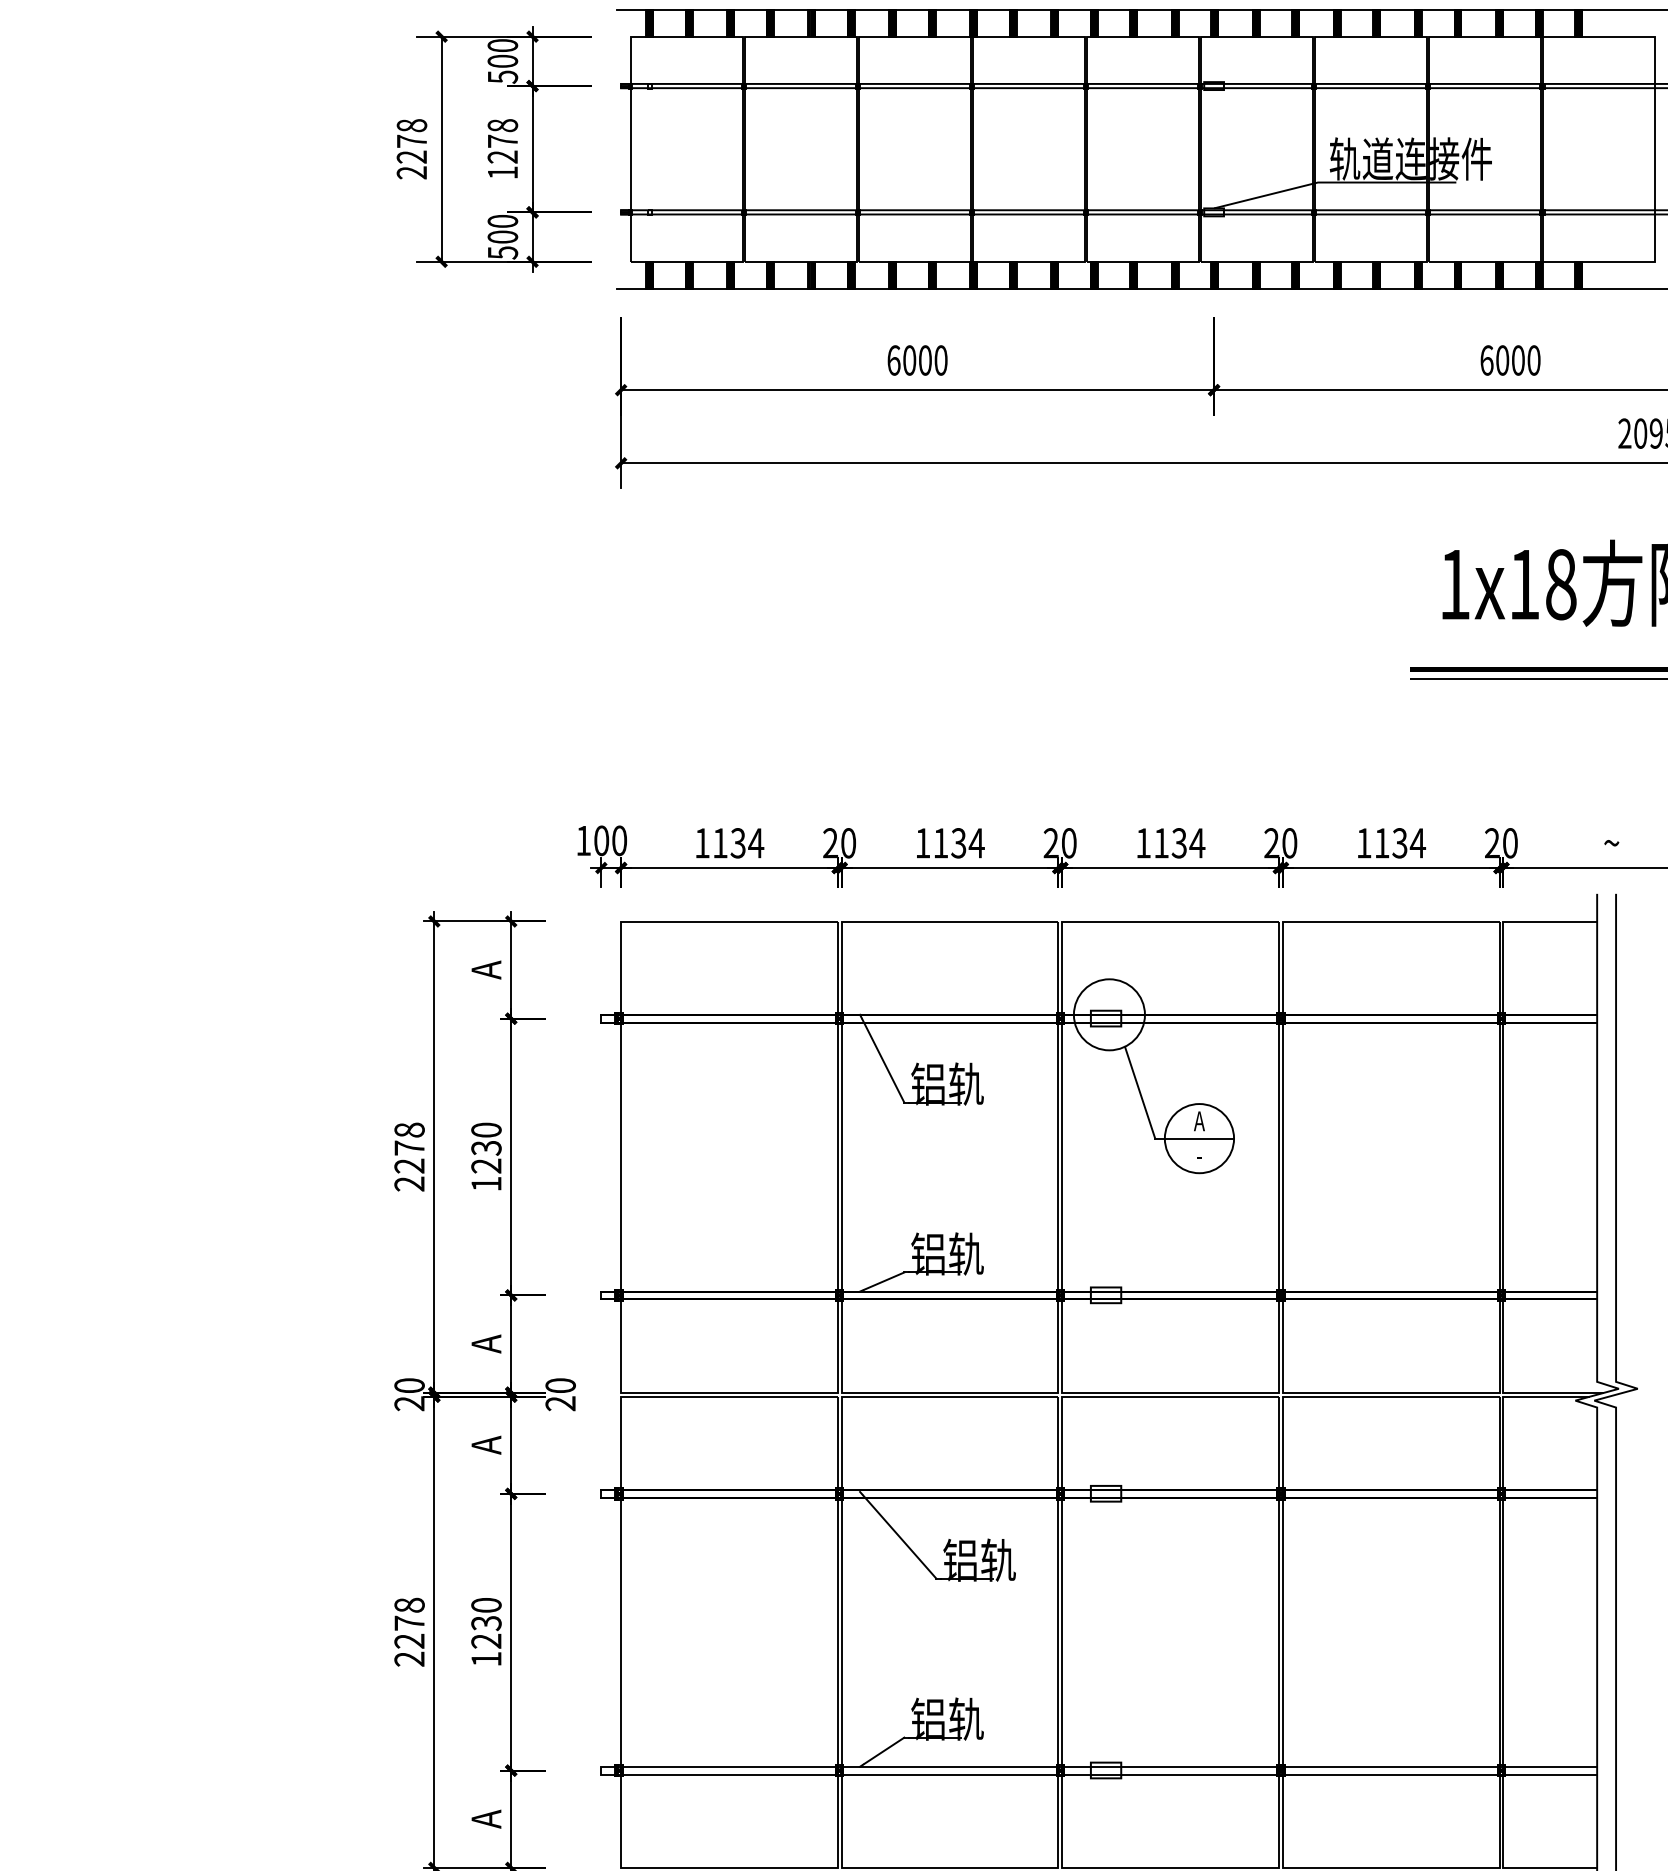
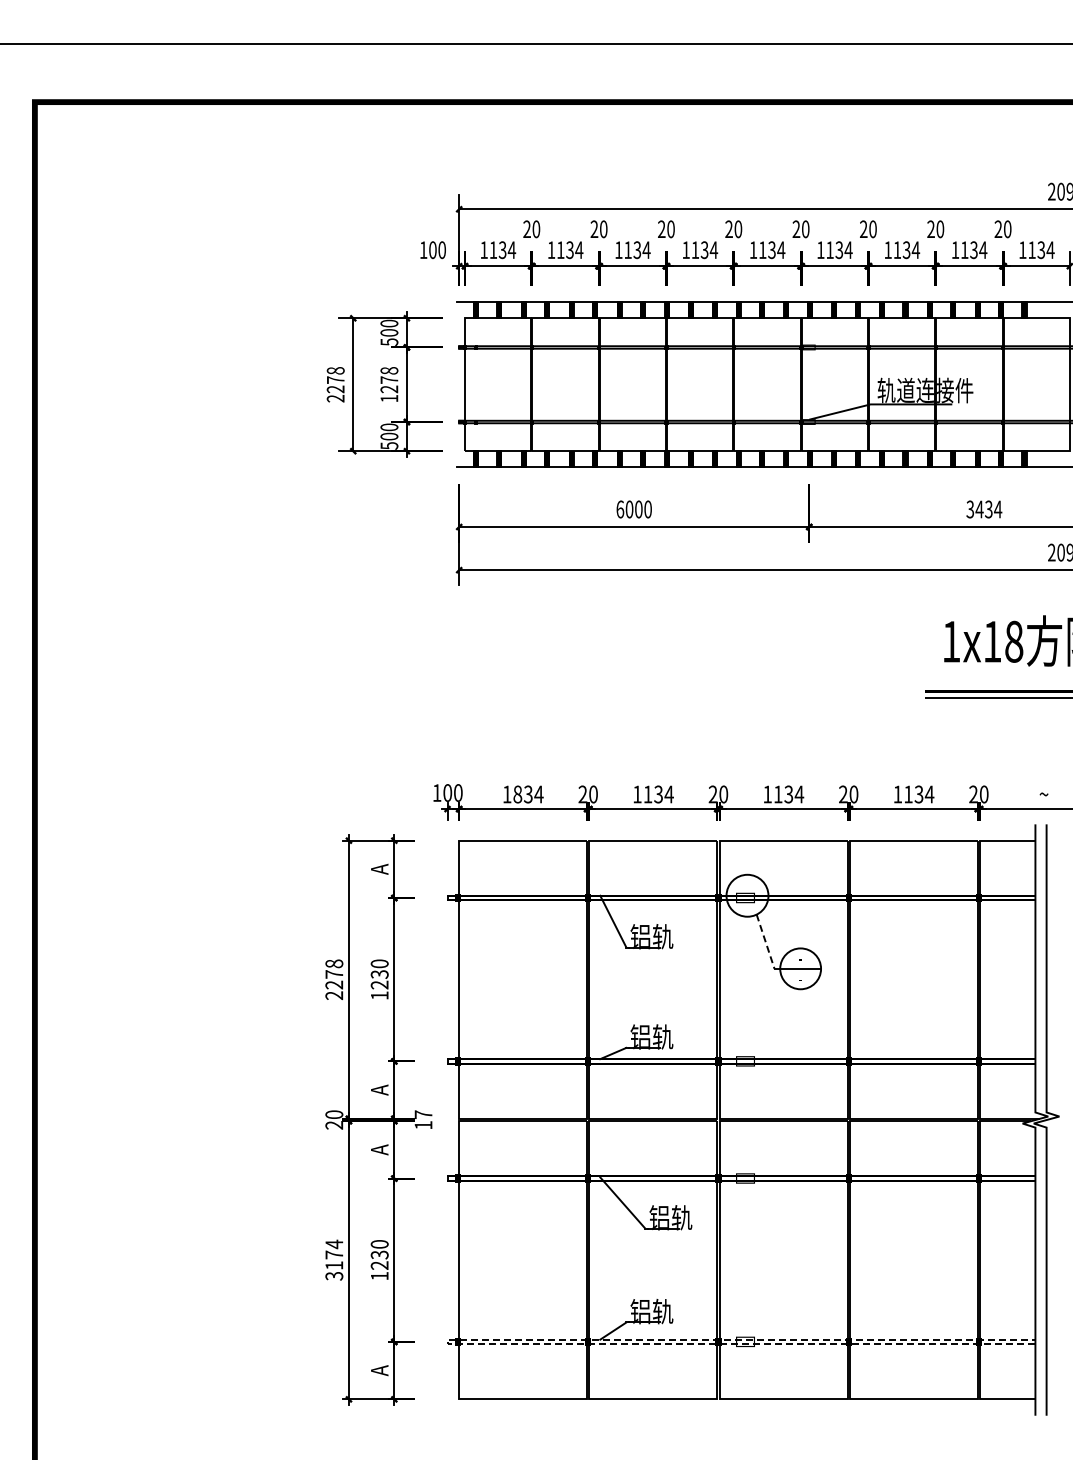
text: (1510, 360) -> (984, 509), 6000 -> 3434
text: (719, 843) -> (517, 794), 1134 -> 1834
line: (1139, 1092) -> (765, 941), solid -> dashed
text: (1199, 1121) -> (800, 958), A -> -
text: (560, 1393) -> (423, 1119), 20 -> 17
text: (409, 1630) -> (334, 1259), 2278 -> 3174
line: (601, 1769) -> (447, 1341), solid -> dashed

